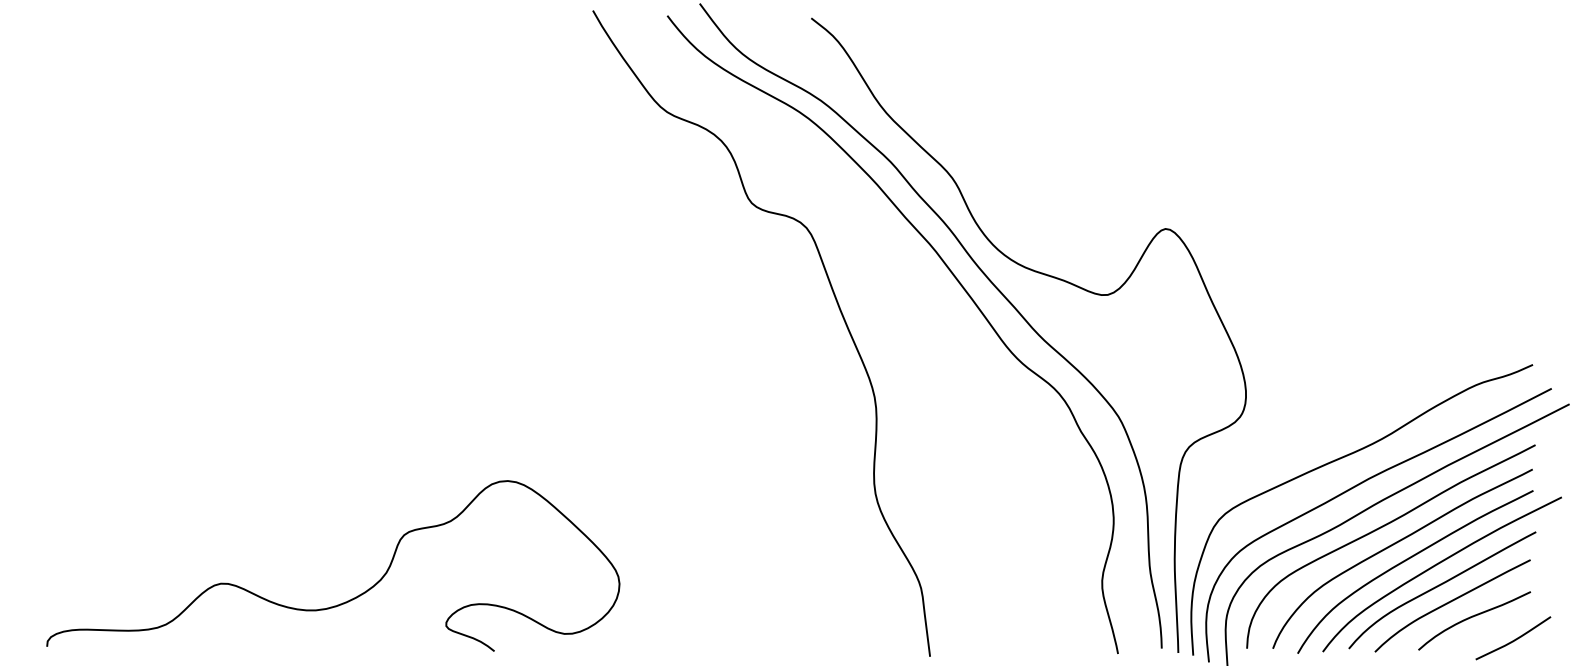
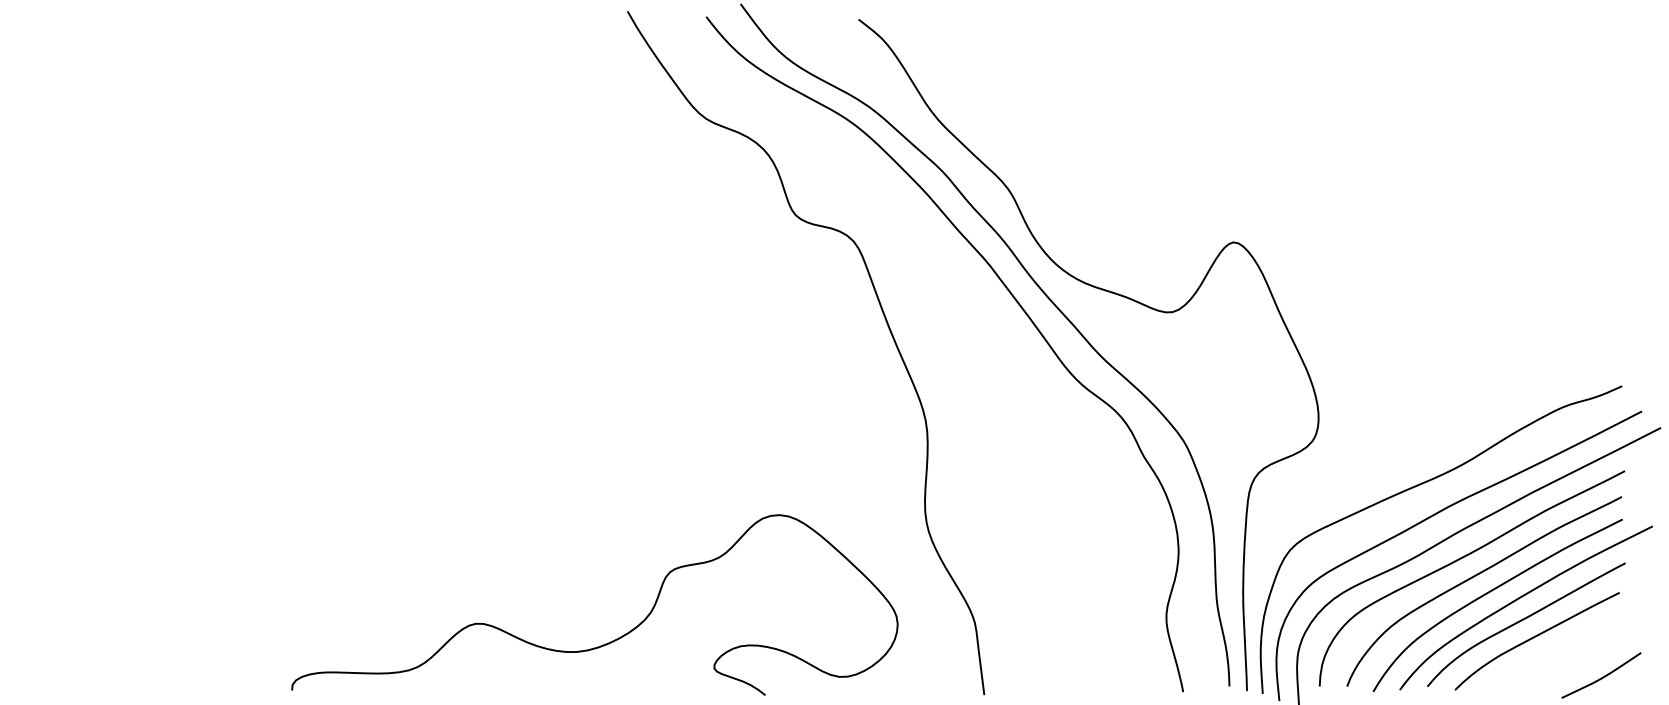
curve: (349, 599) -> (612, 640), moved
curve: (1473, 617) -> (1559, 653), removed

